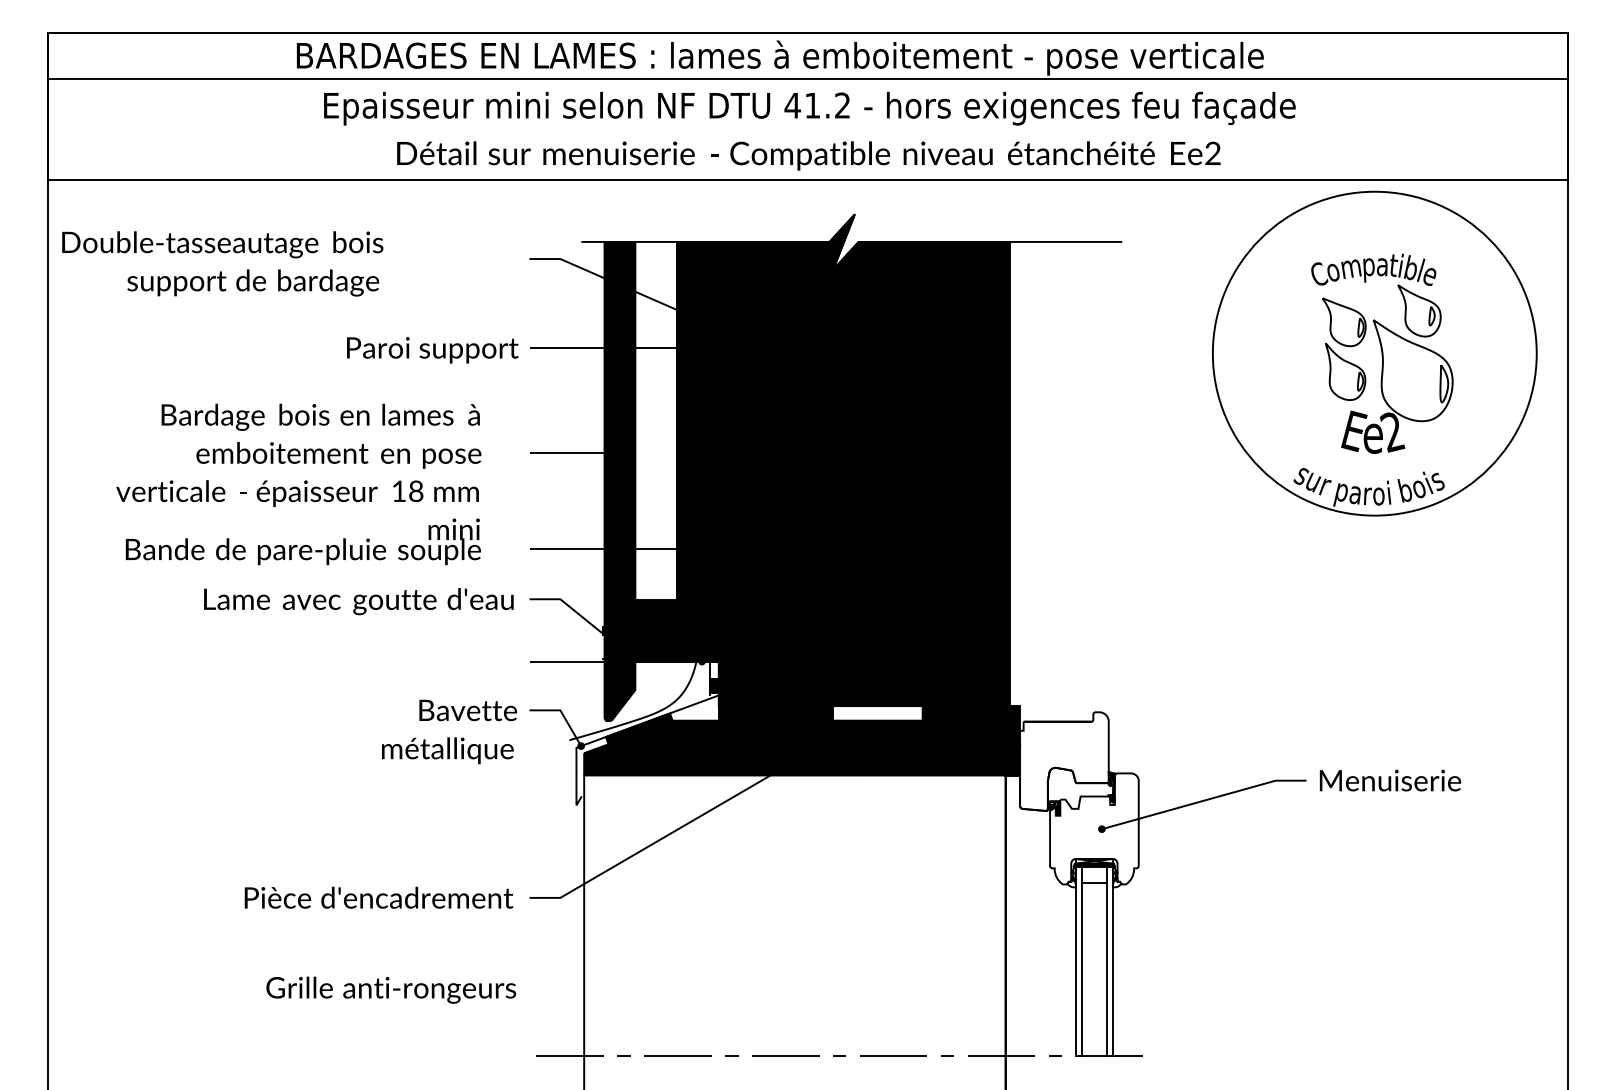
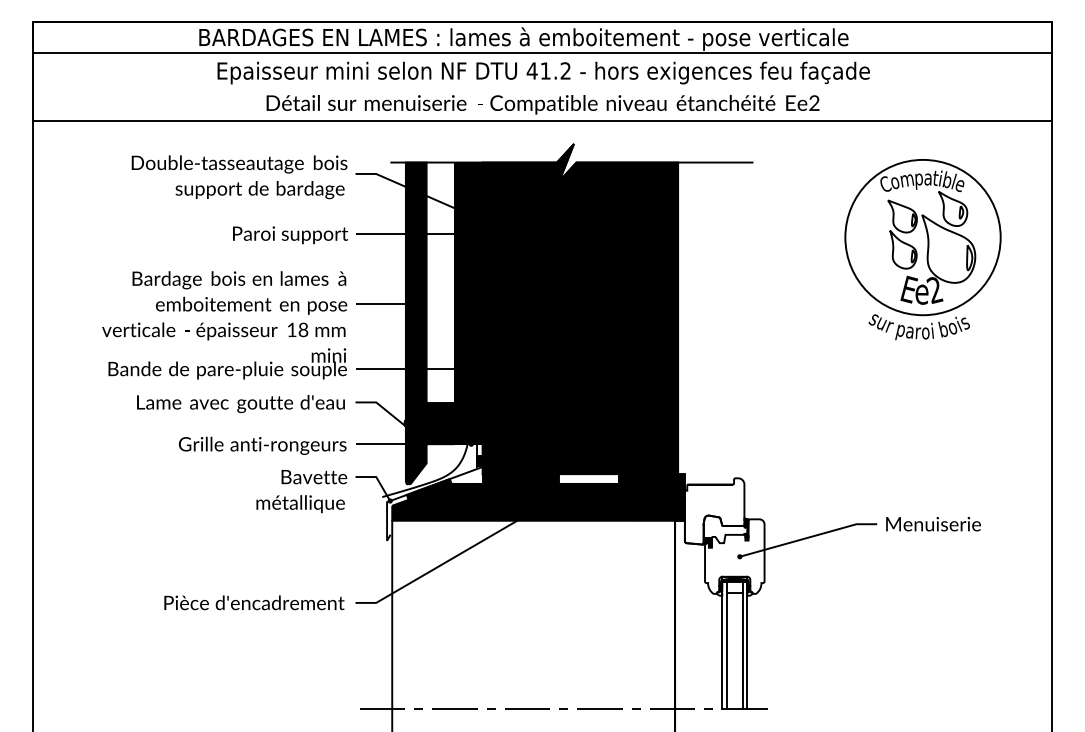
text: (222, 264) -> (239, 177), moved
circle: (1374, 353) -> (922, 237), size x0.71
text: (298, 484) -> (224, 325), moved
text: (390, 989) -> (262, 445), moved

